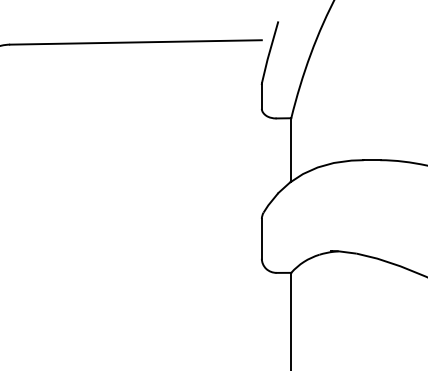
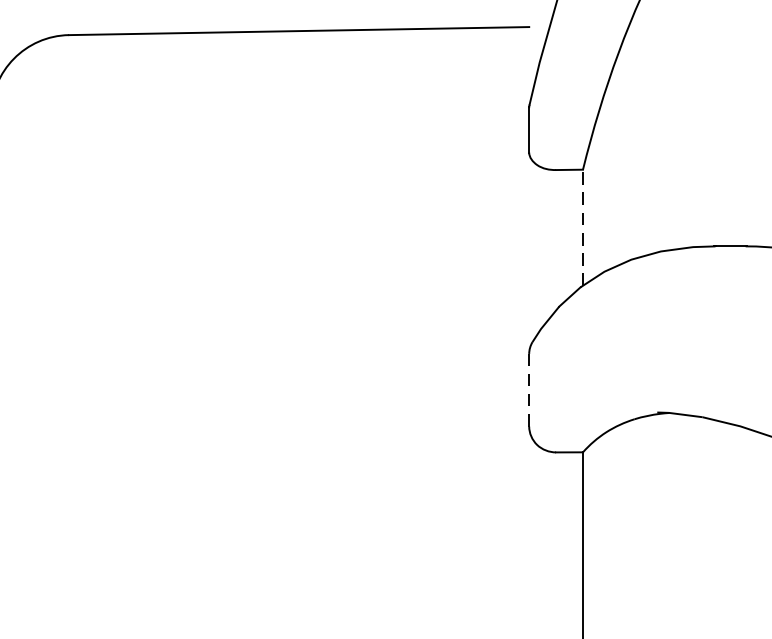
line: (291, 149) -> (583, 226), solid -> dashed
line: (261, 238) -> (528, 389), solid -> dashed

